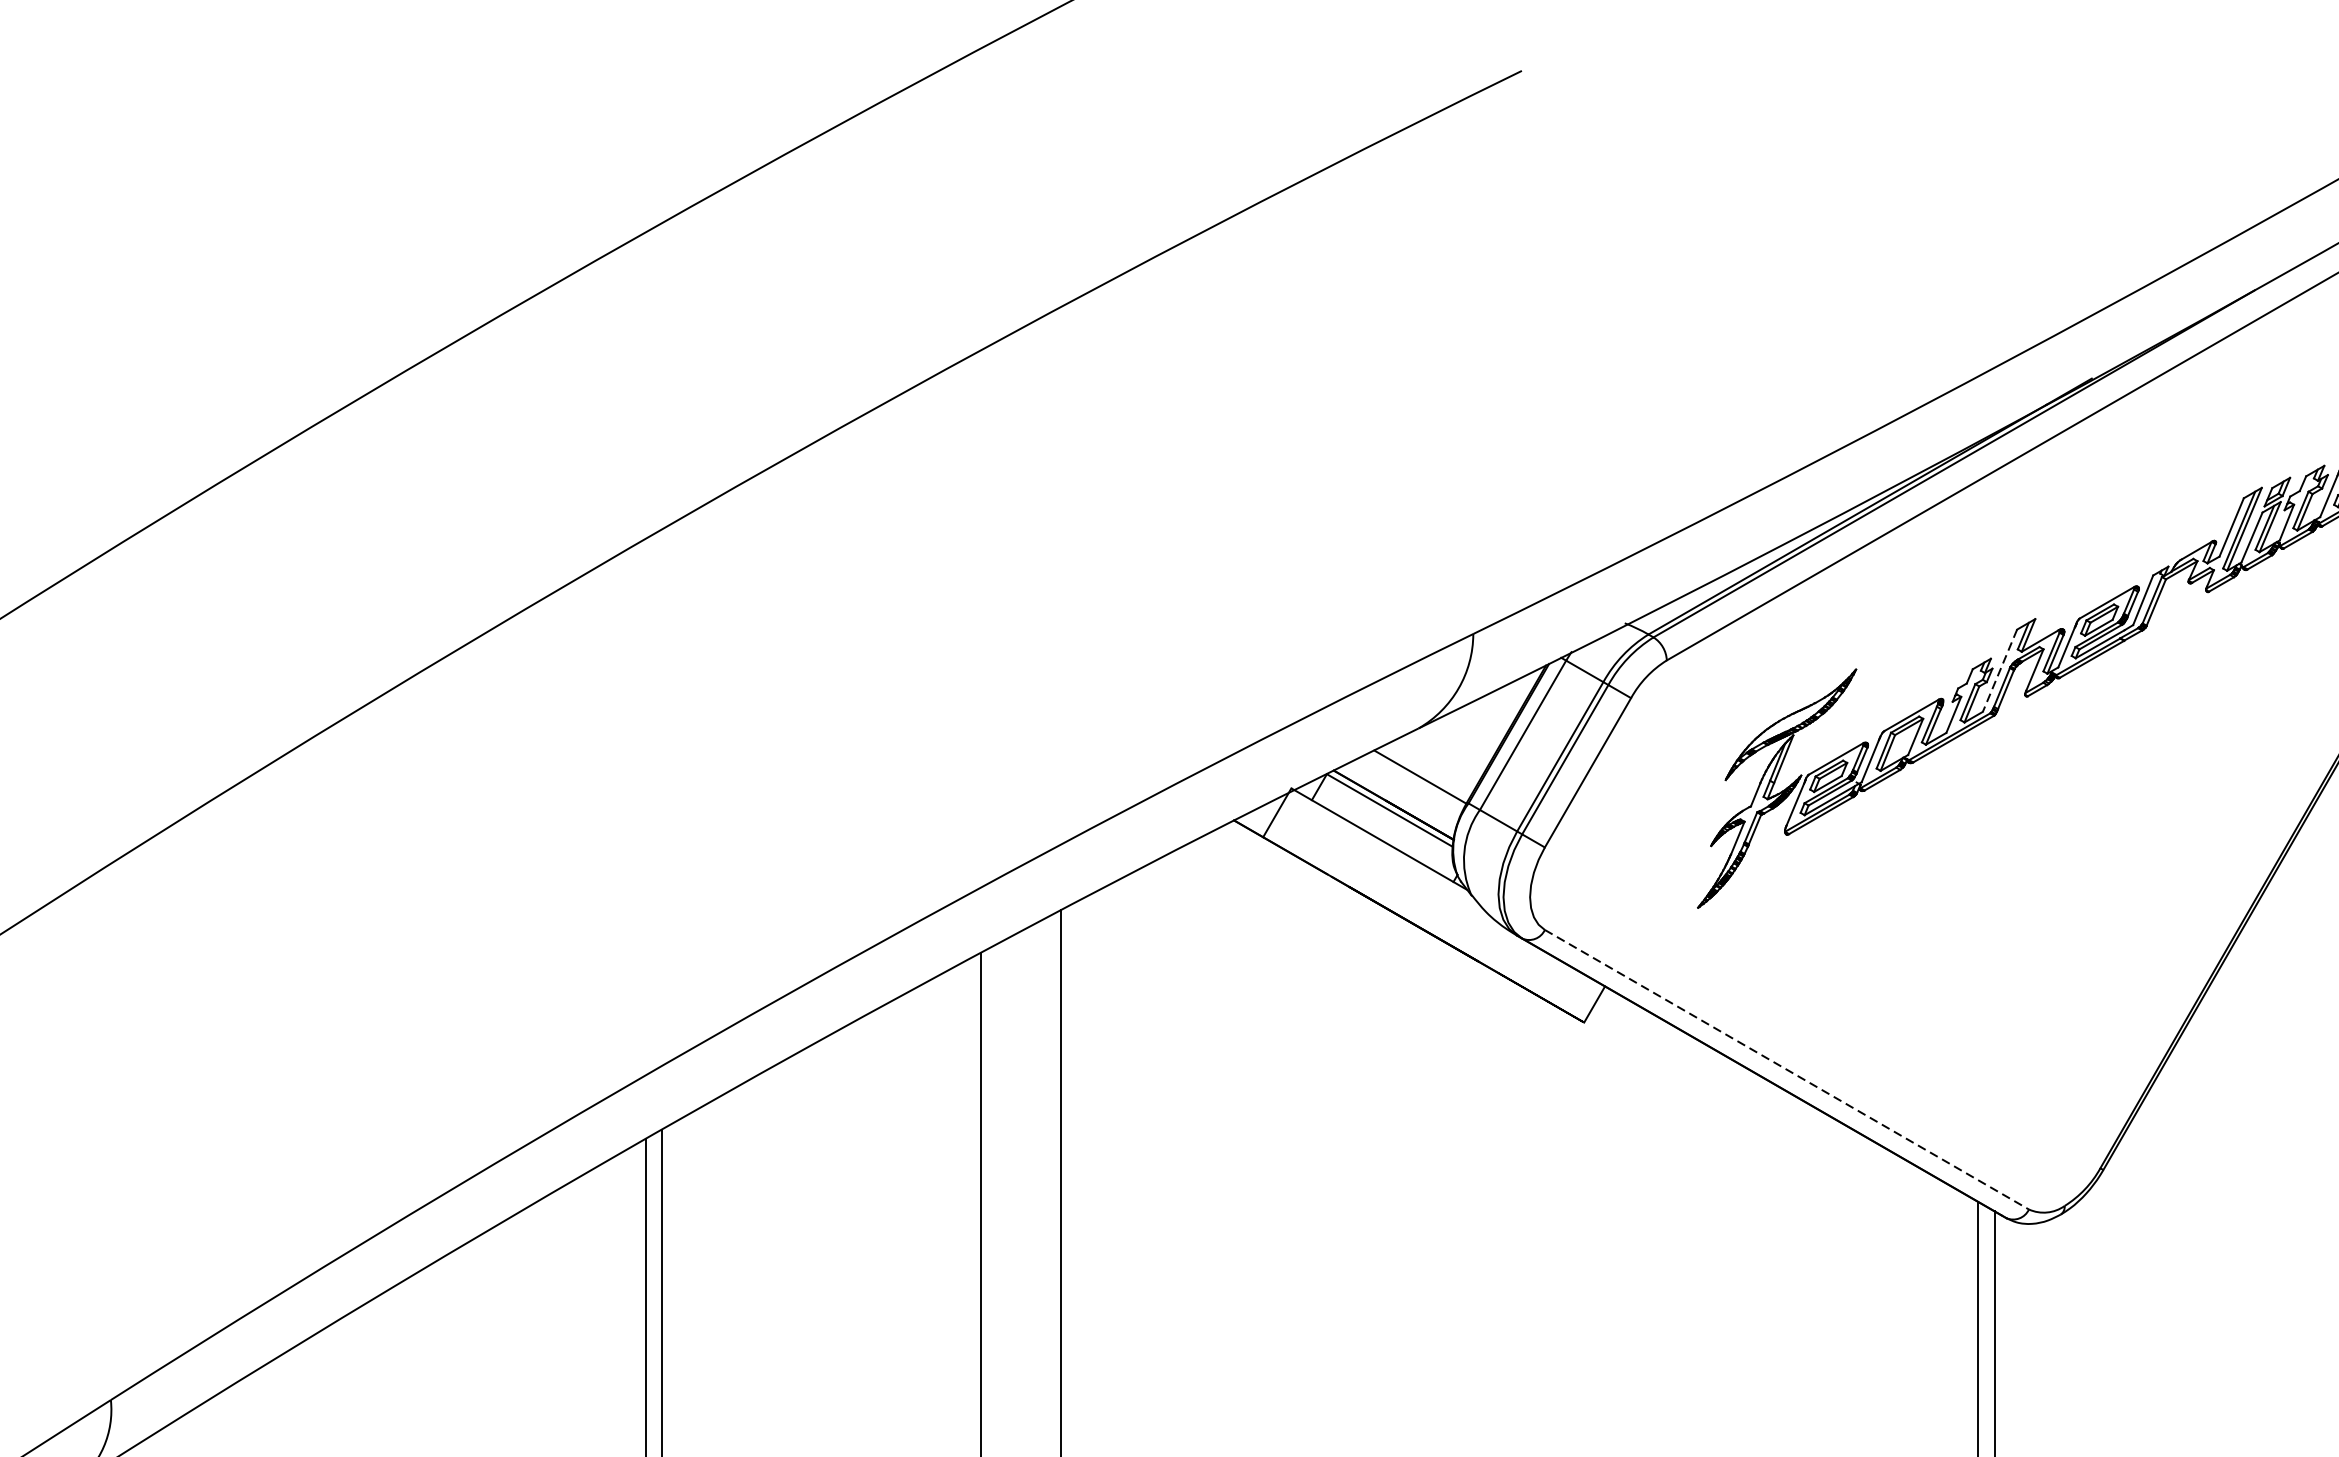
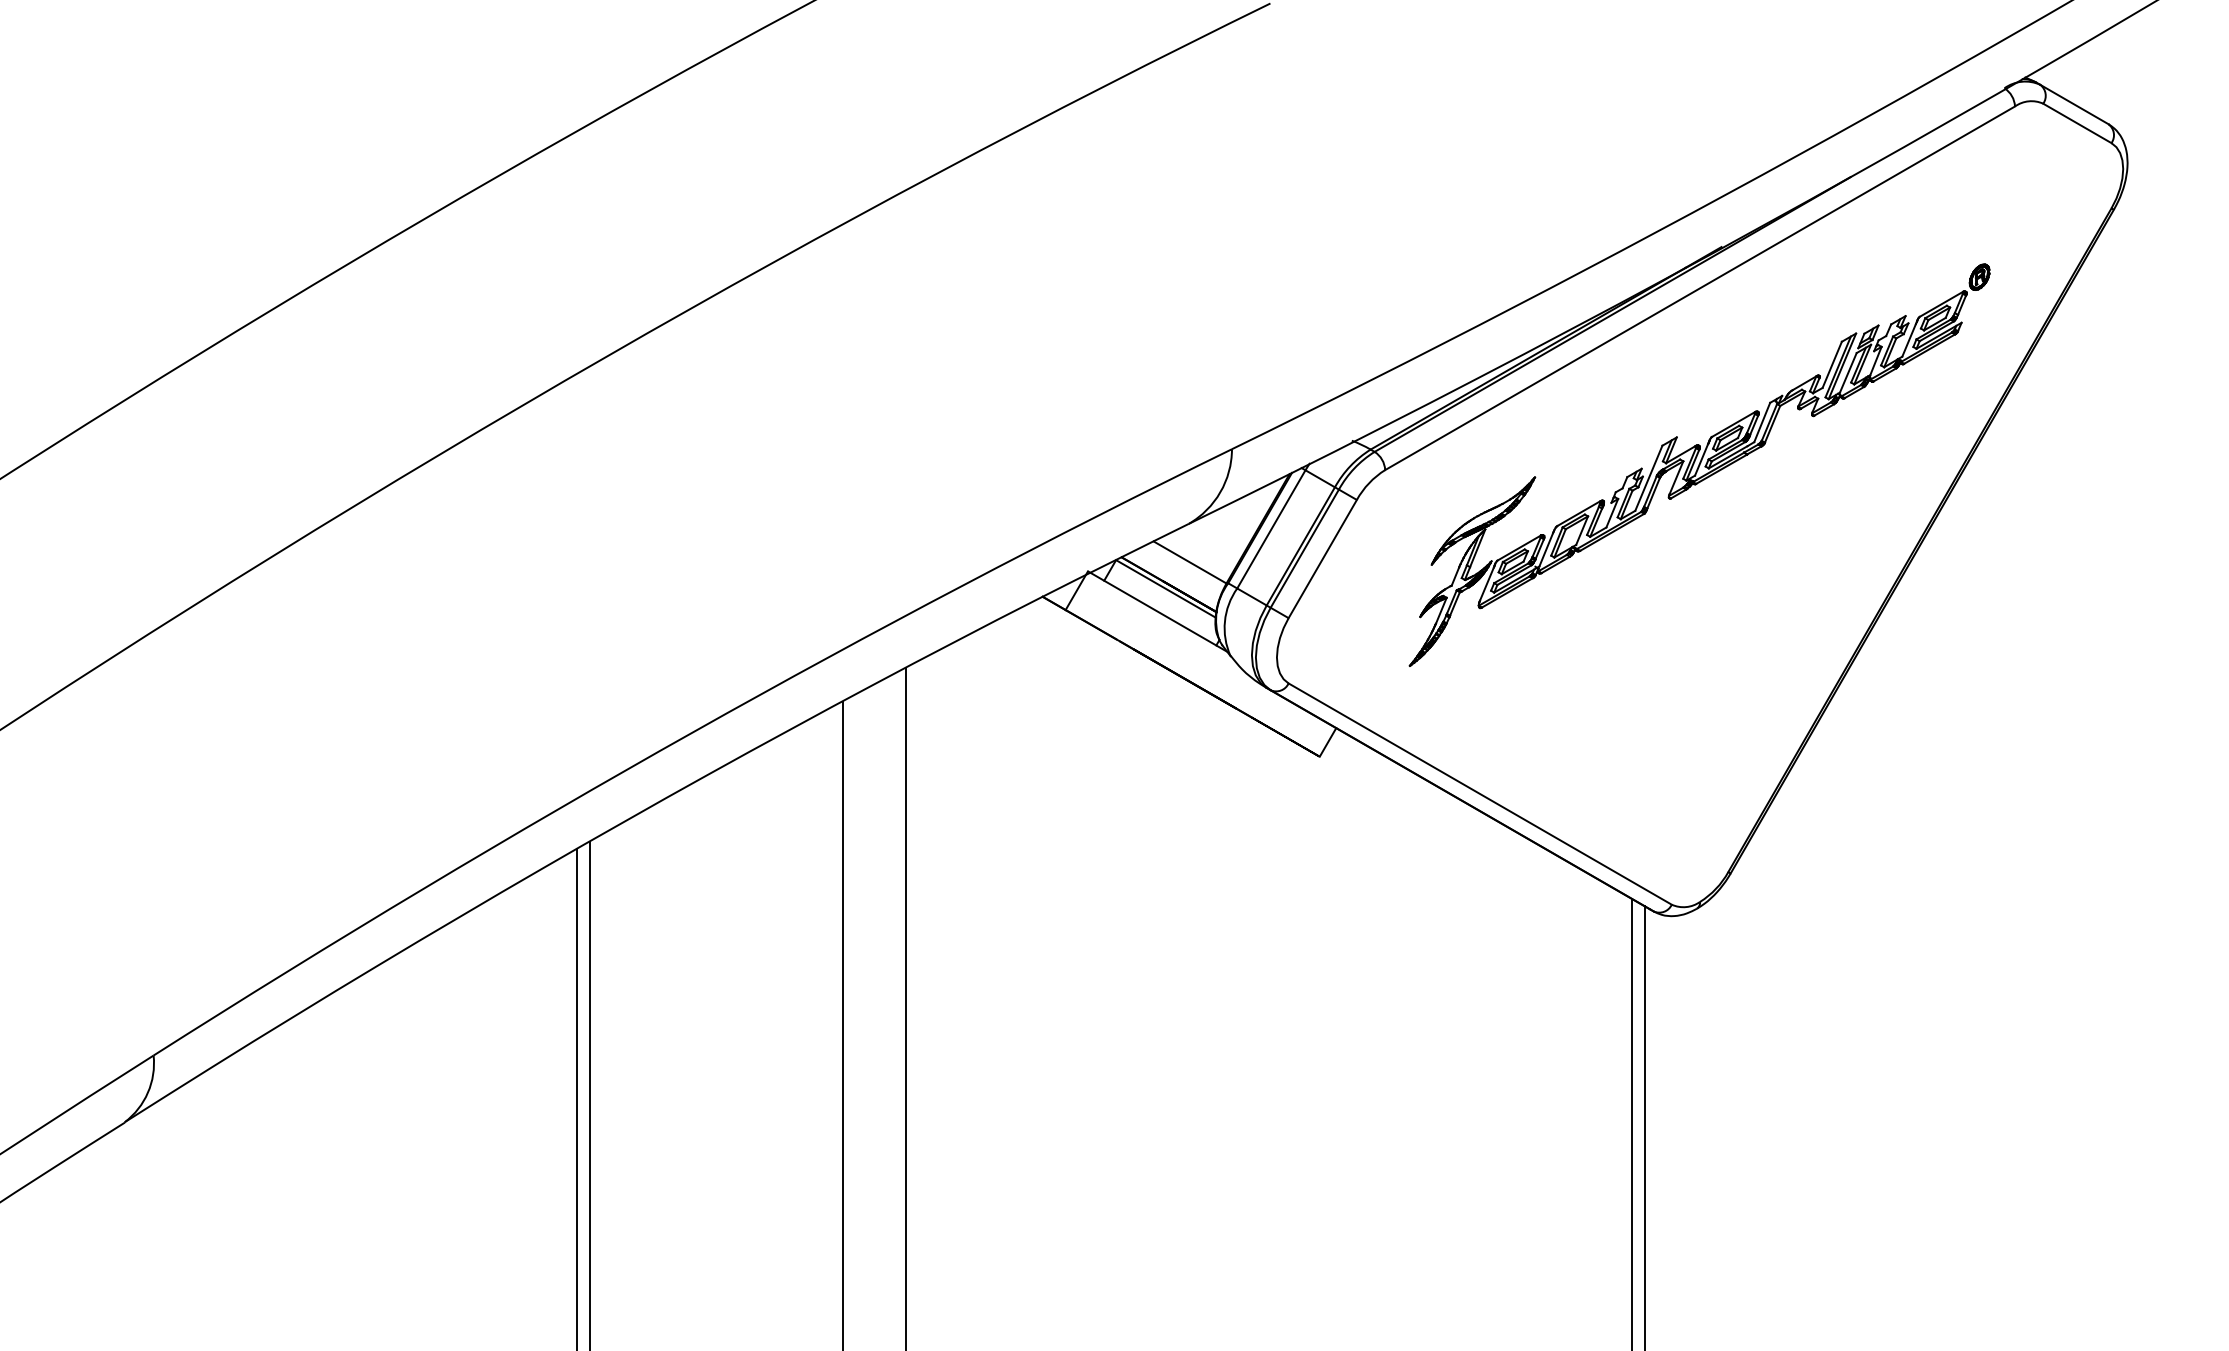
line: (1999, 671) -> (1648, 478), dashed -> solid
line: (1787, 1070) -> (1480, 794), dashed -> solid

